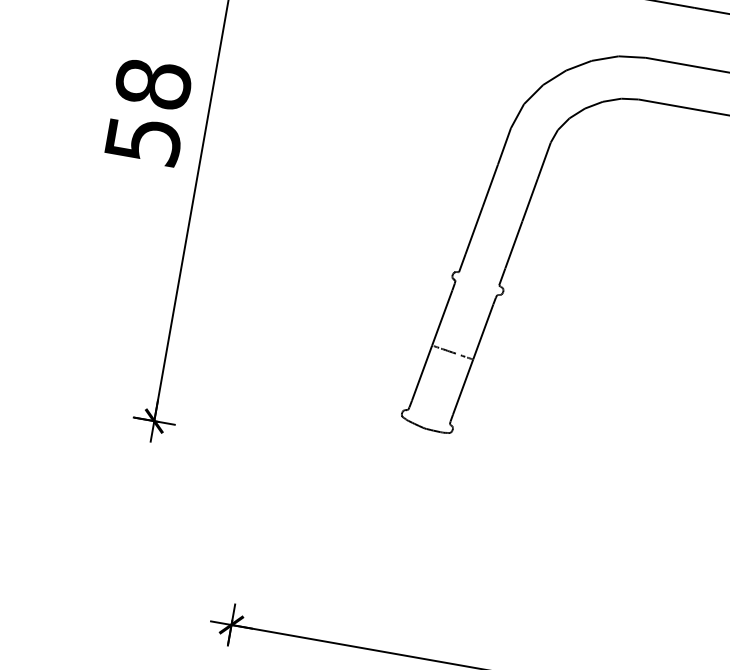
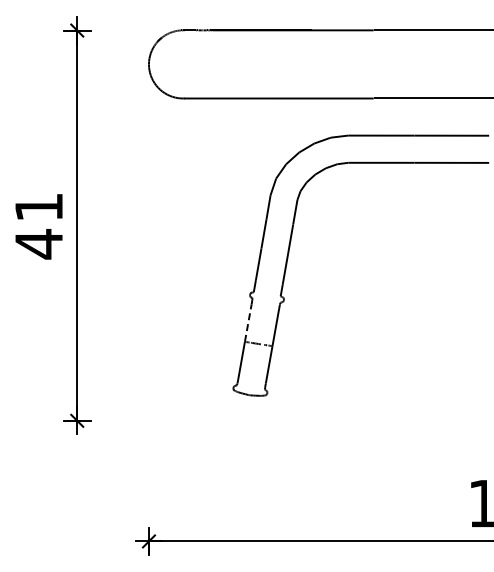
text: (147, 111) -> (38, 225), 58 -> 41
line: (442, 318) -> (248, 323), solid -> dashed

